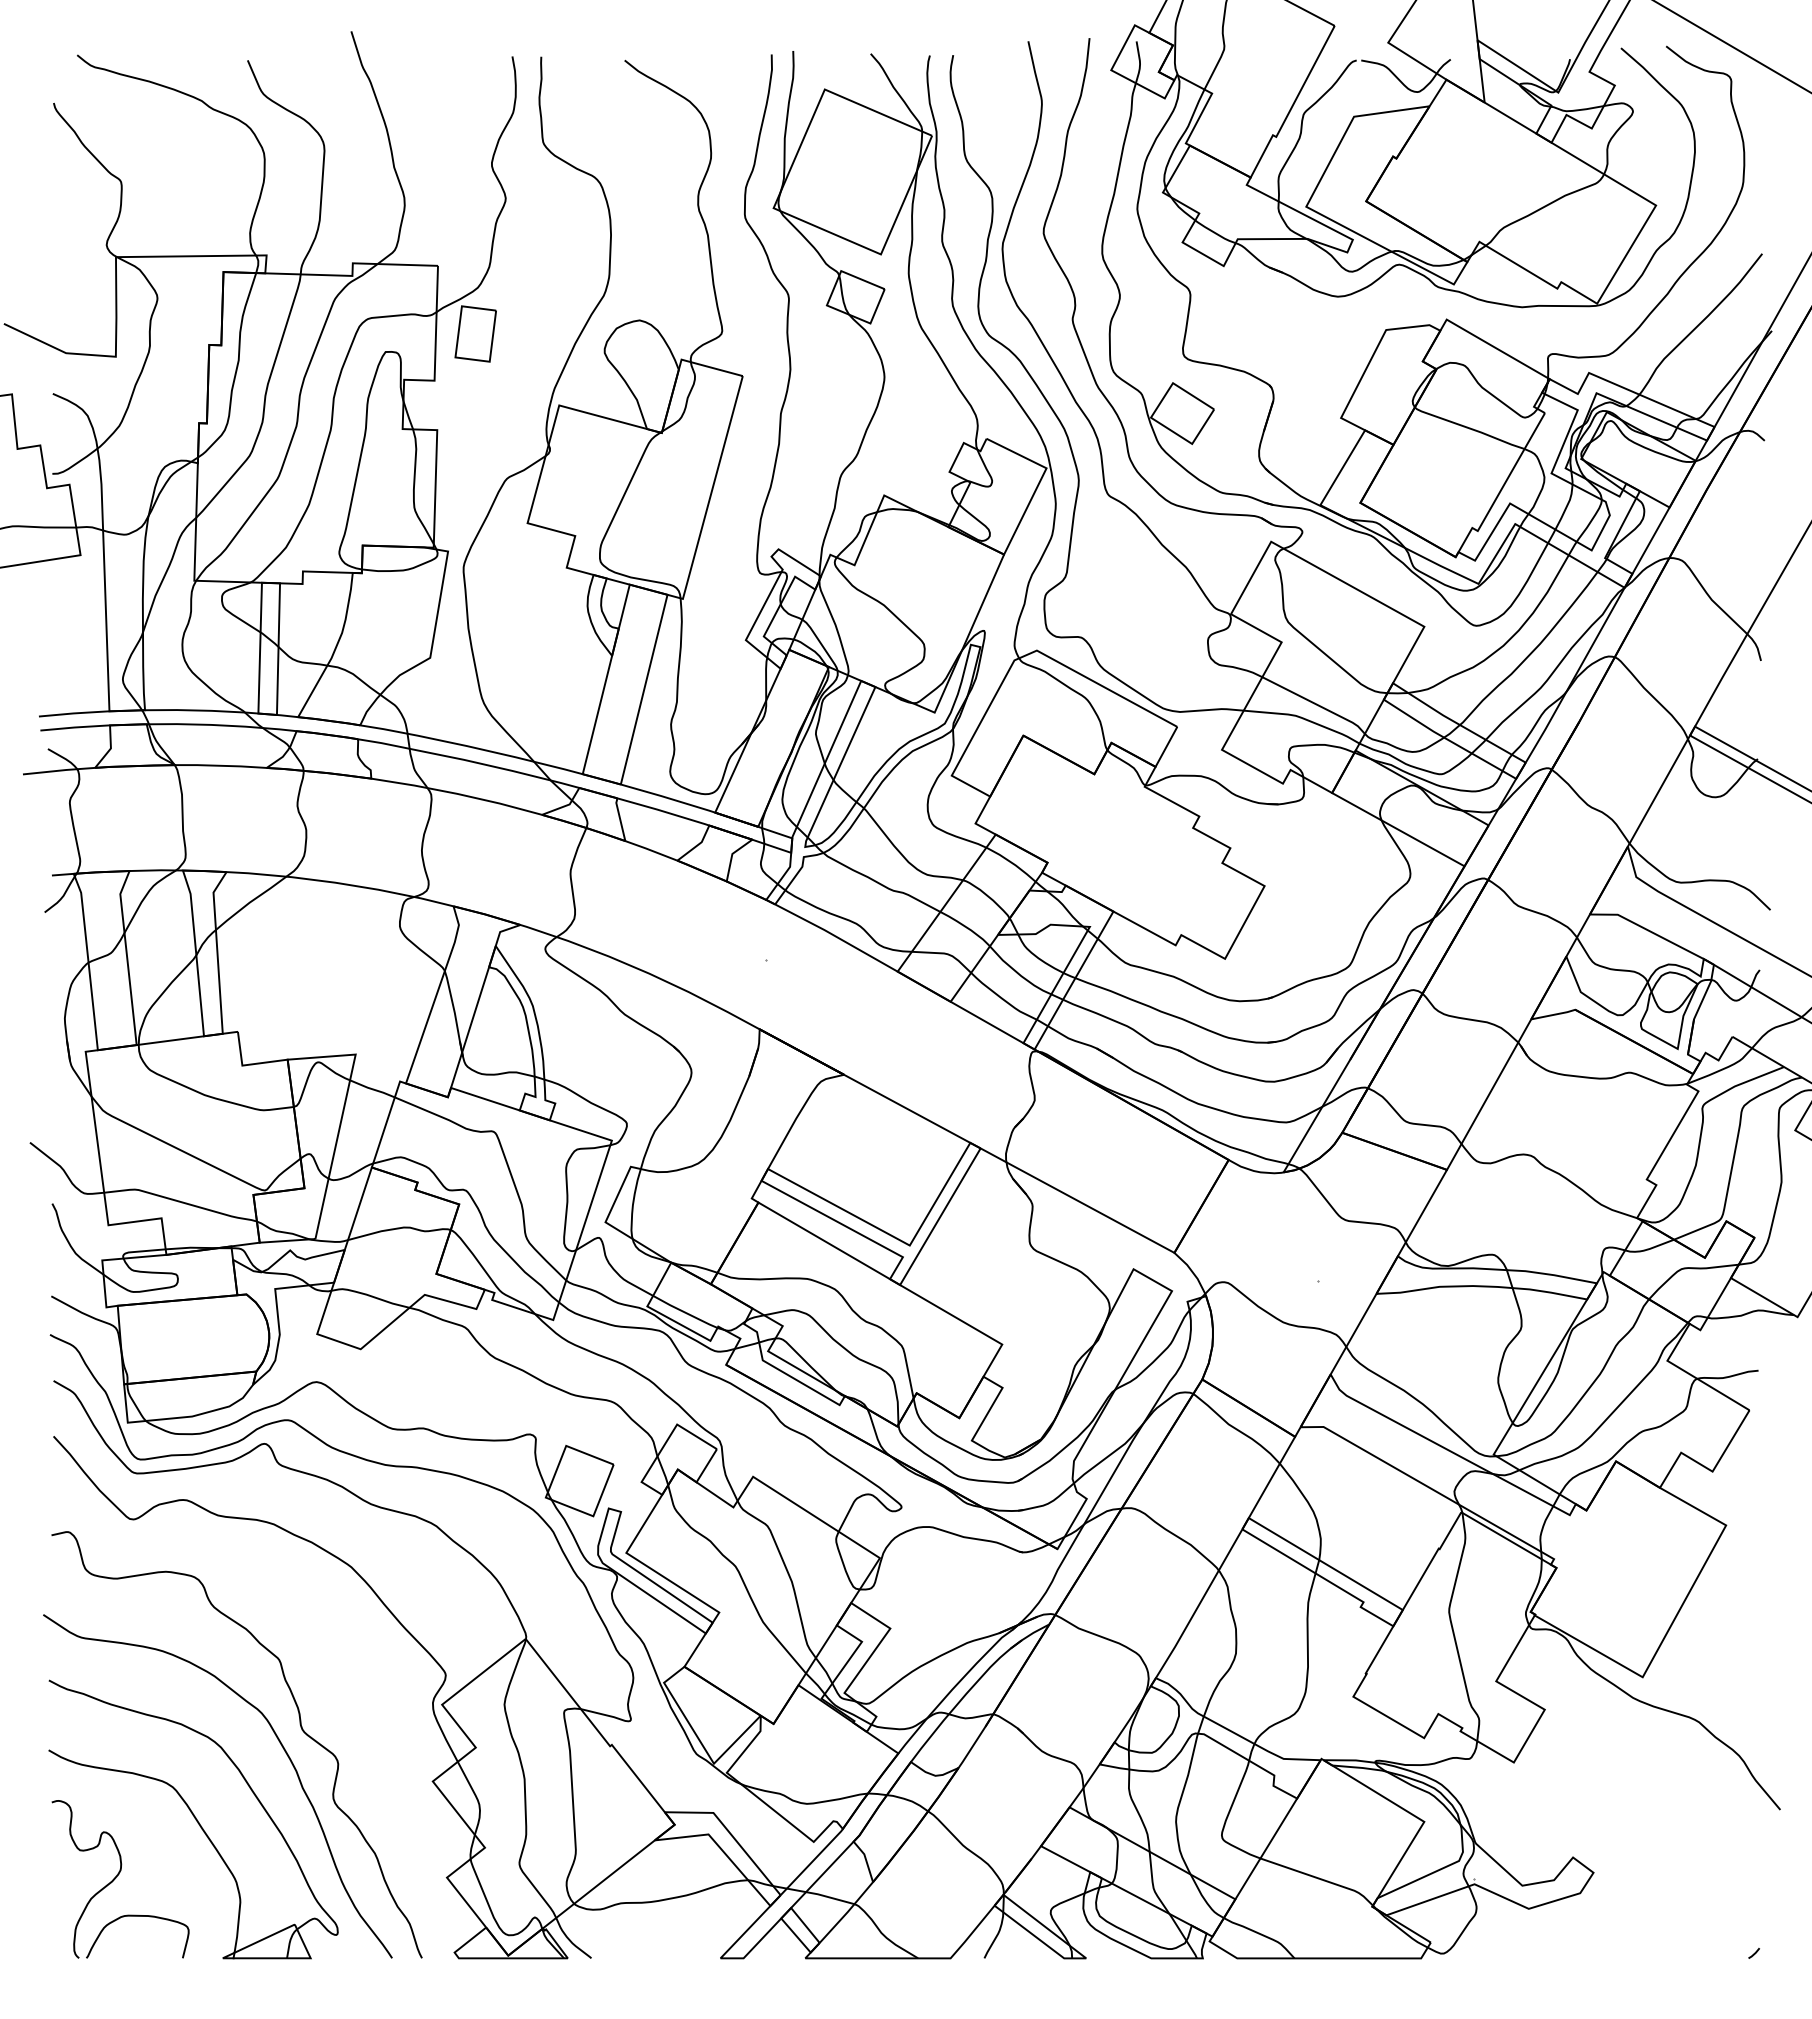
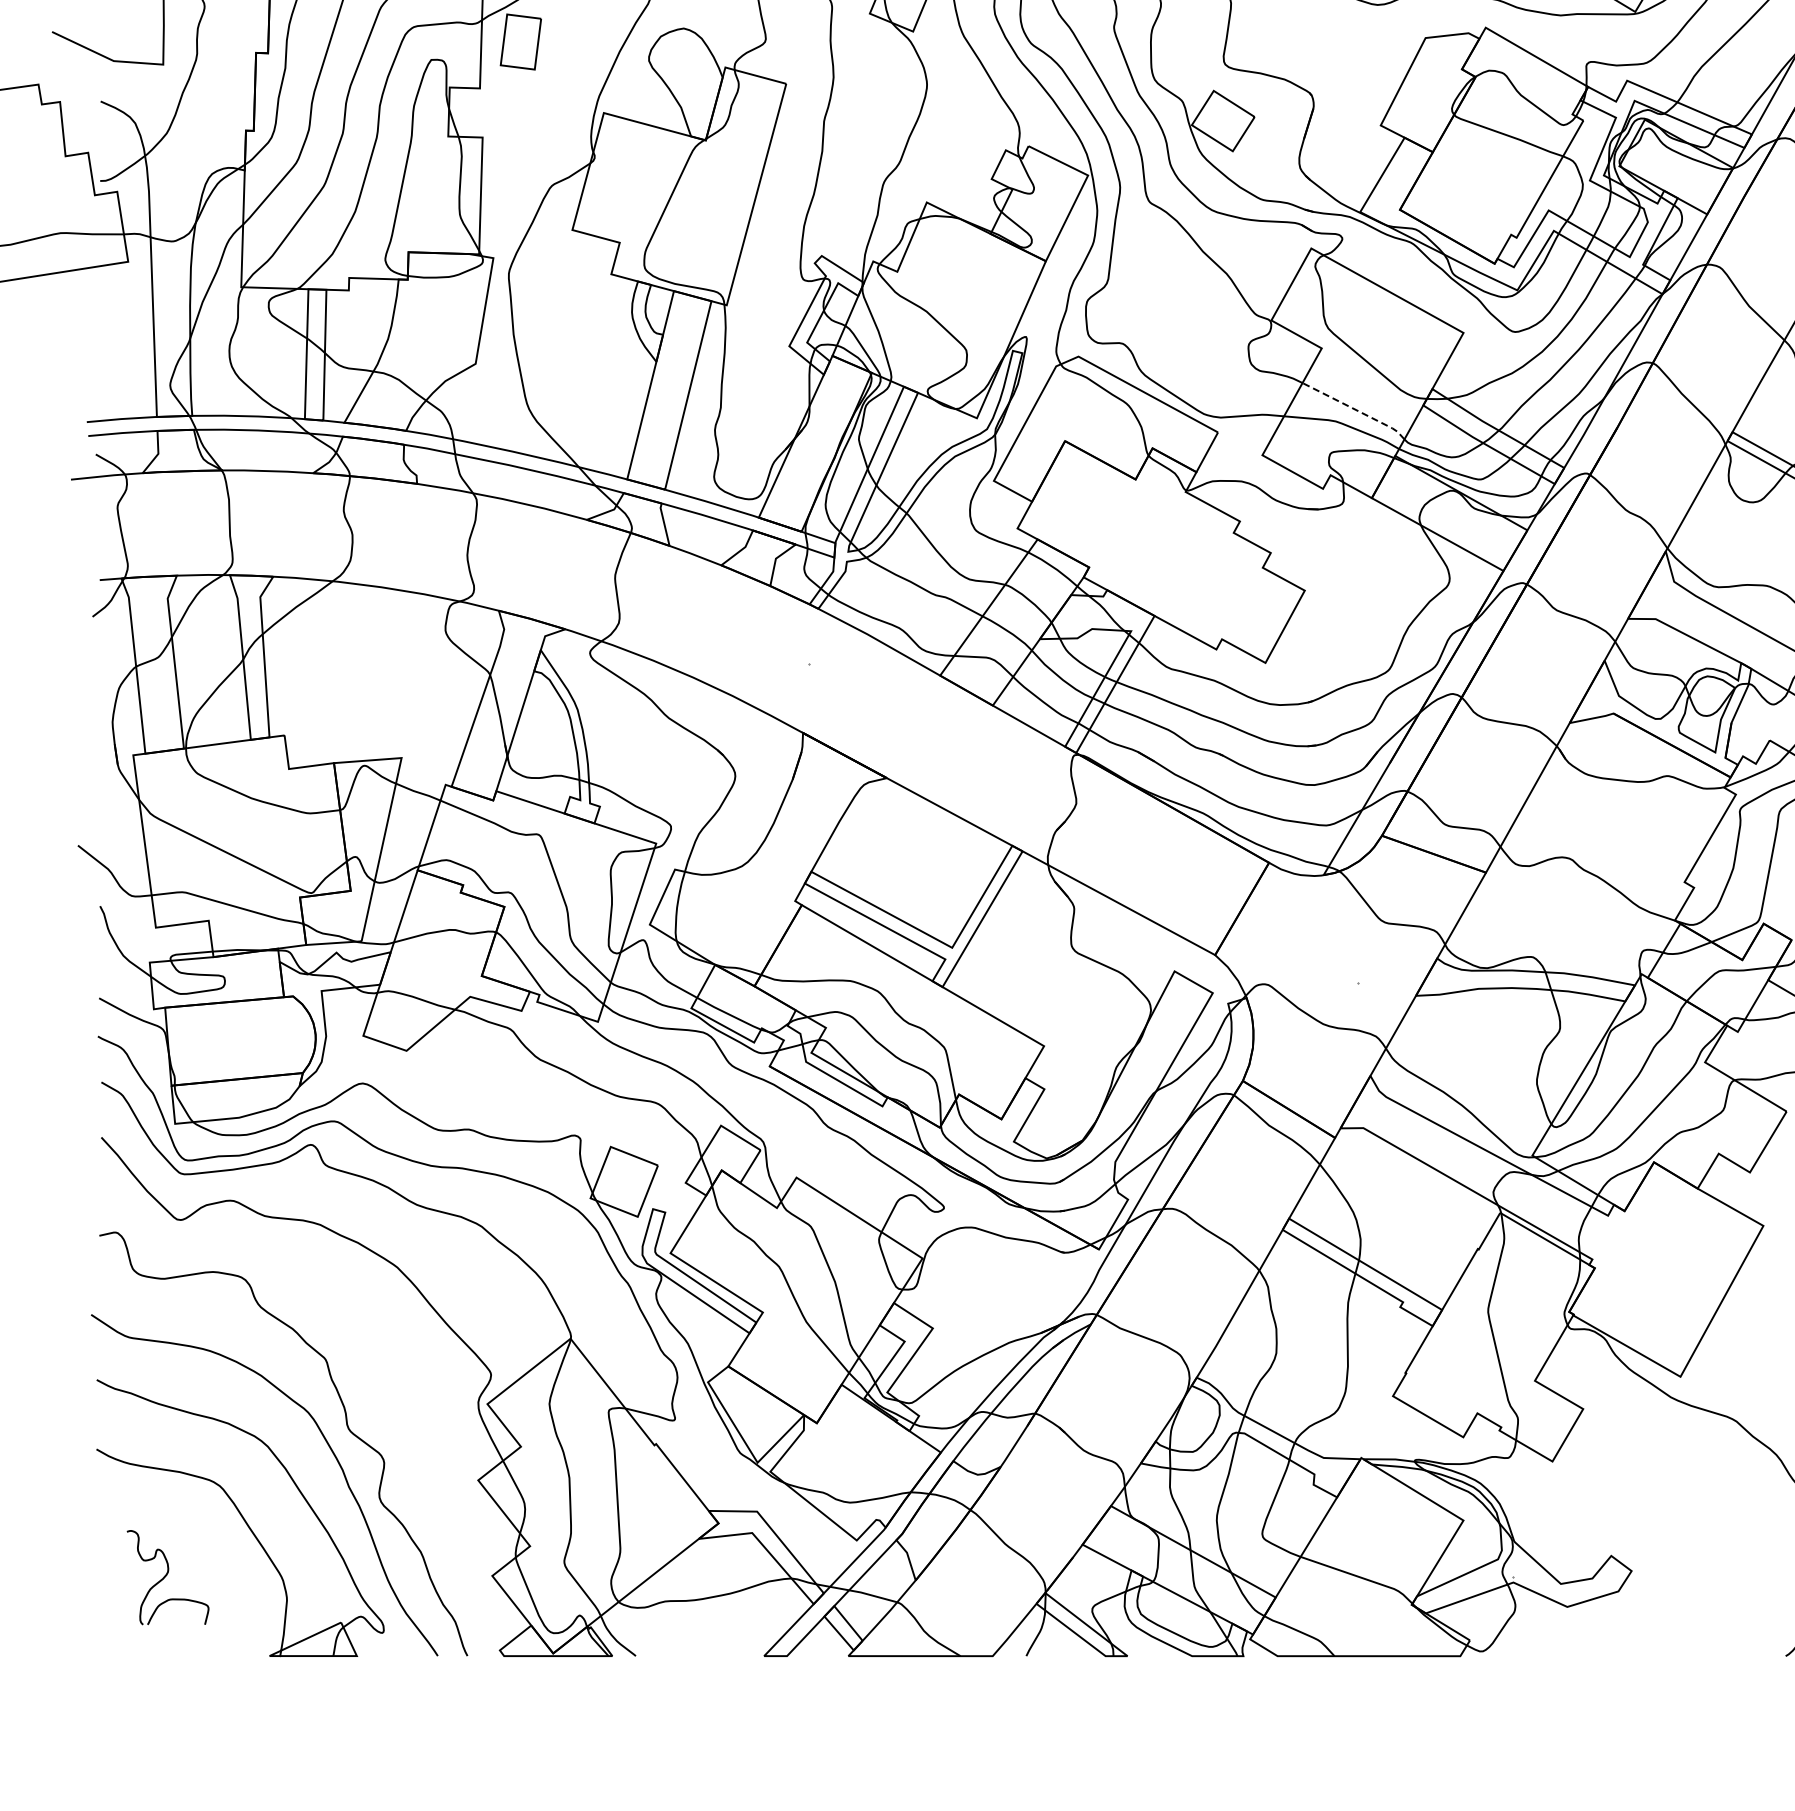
line: (1316, 704) -> (1356, 410), solid -> dashed
part: (120, 1879) -> (167, 1577), size x0.6

